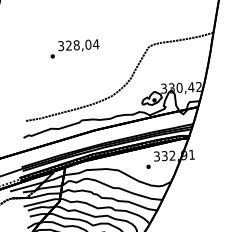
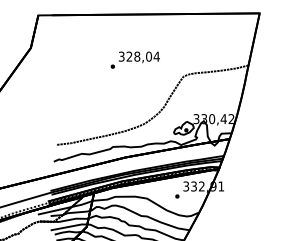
text: (74, 48) -> (134, 59), moved

